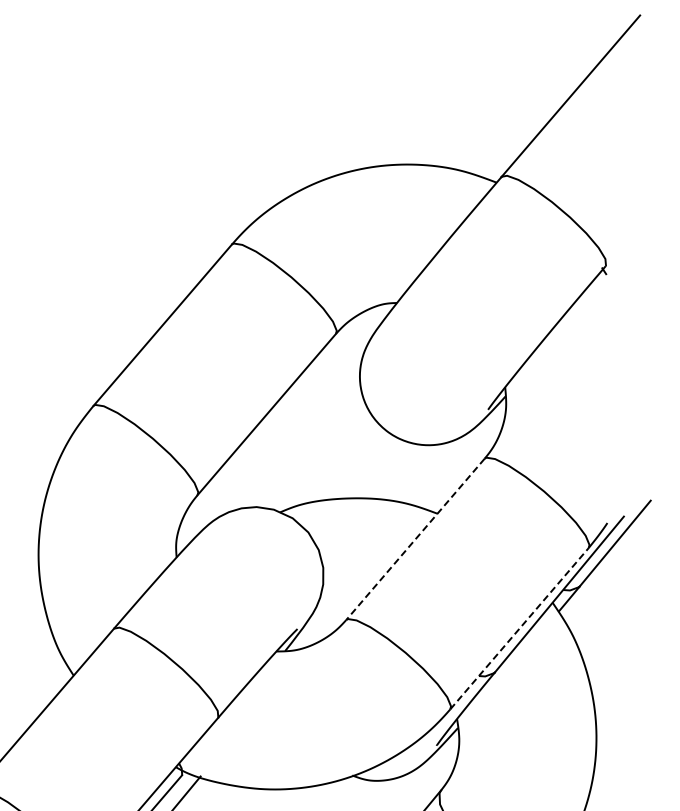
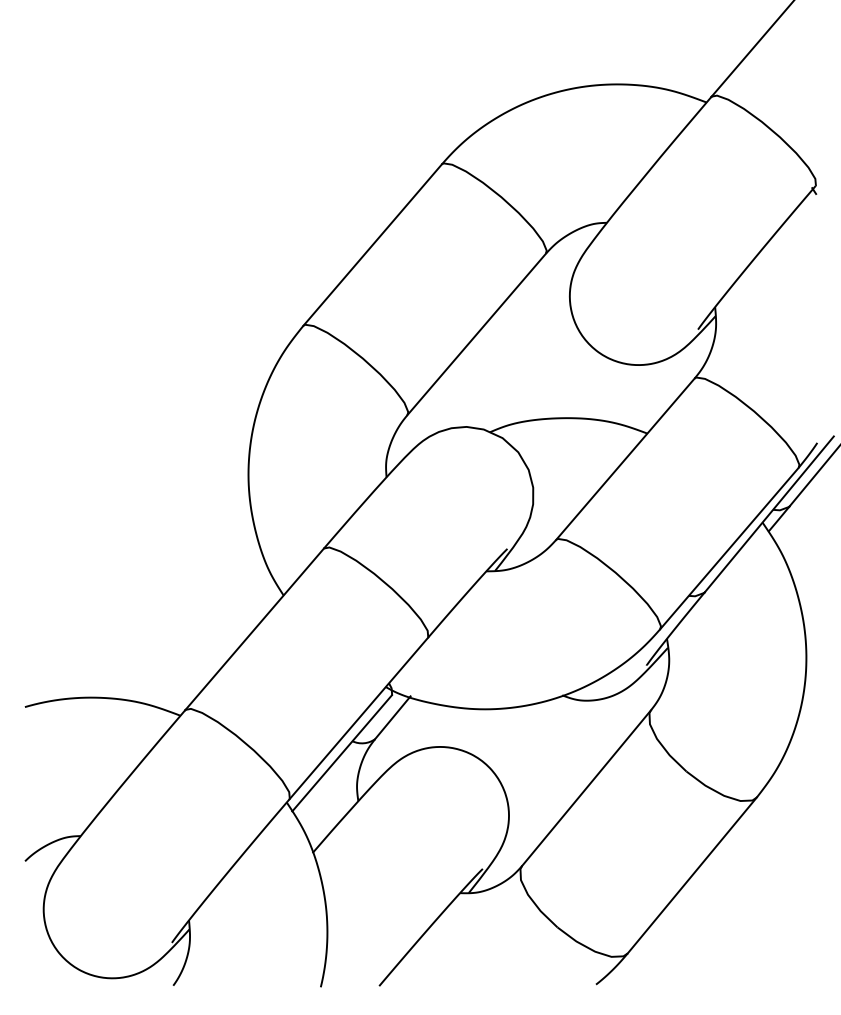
line: (415, 539) -> (625, 459), dashed -> solid
line: (519, 628) -> (729, 548), dashed -> solid

